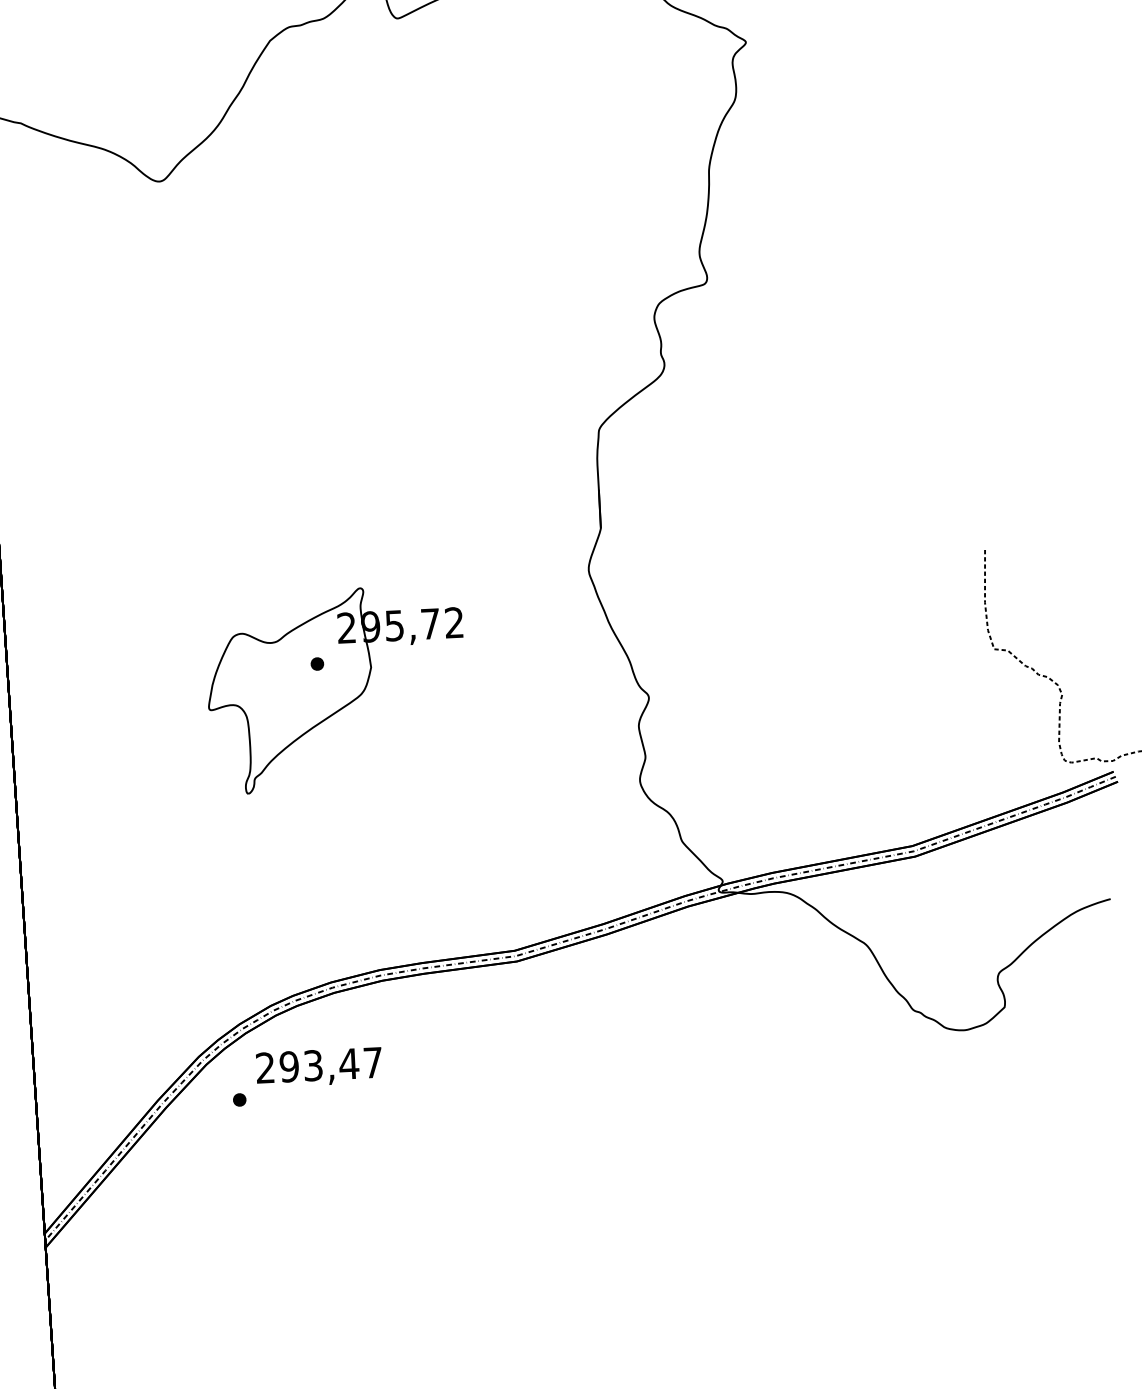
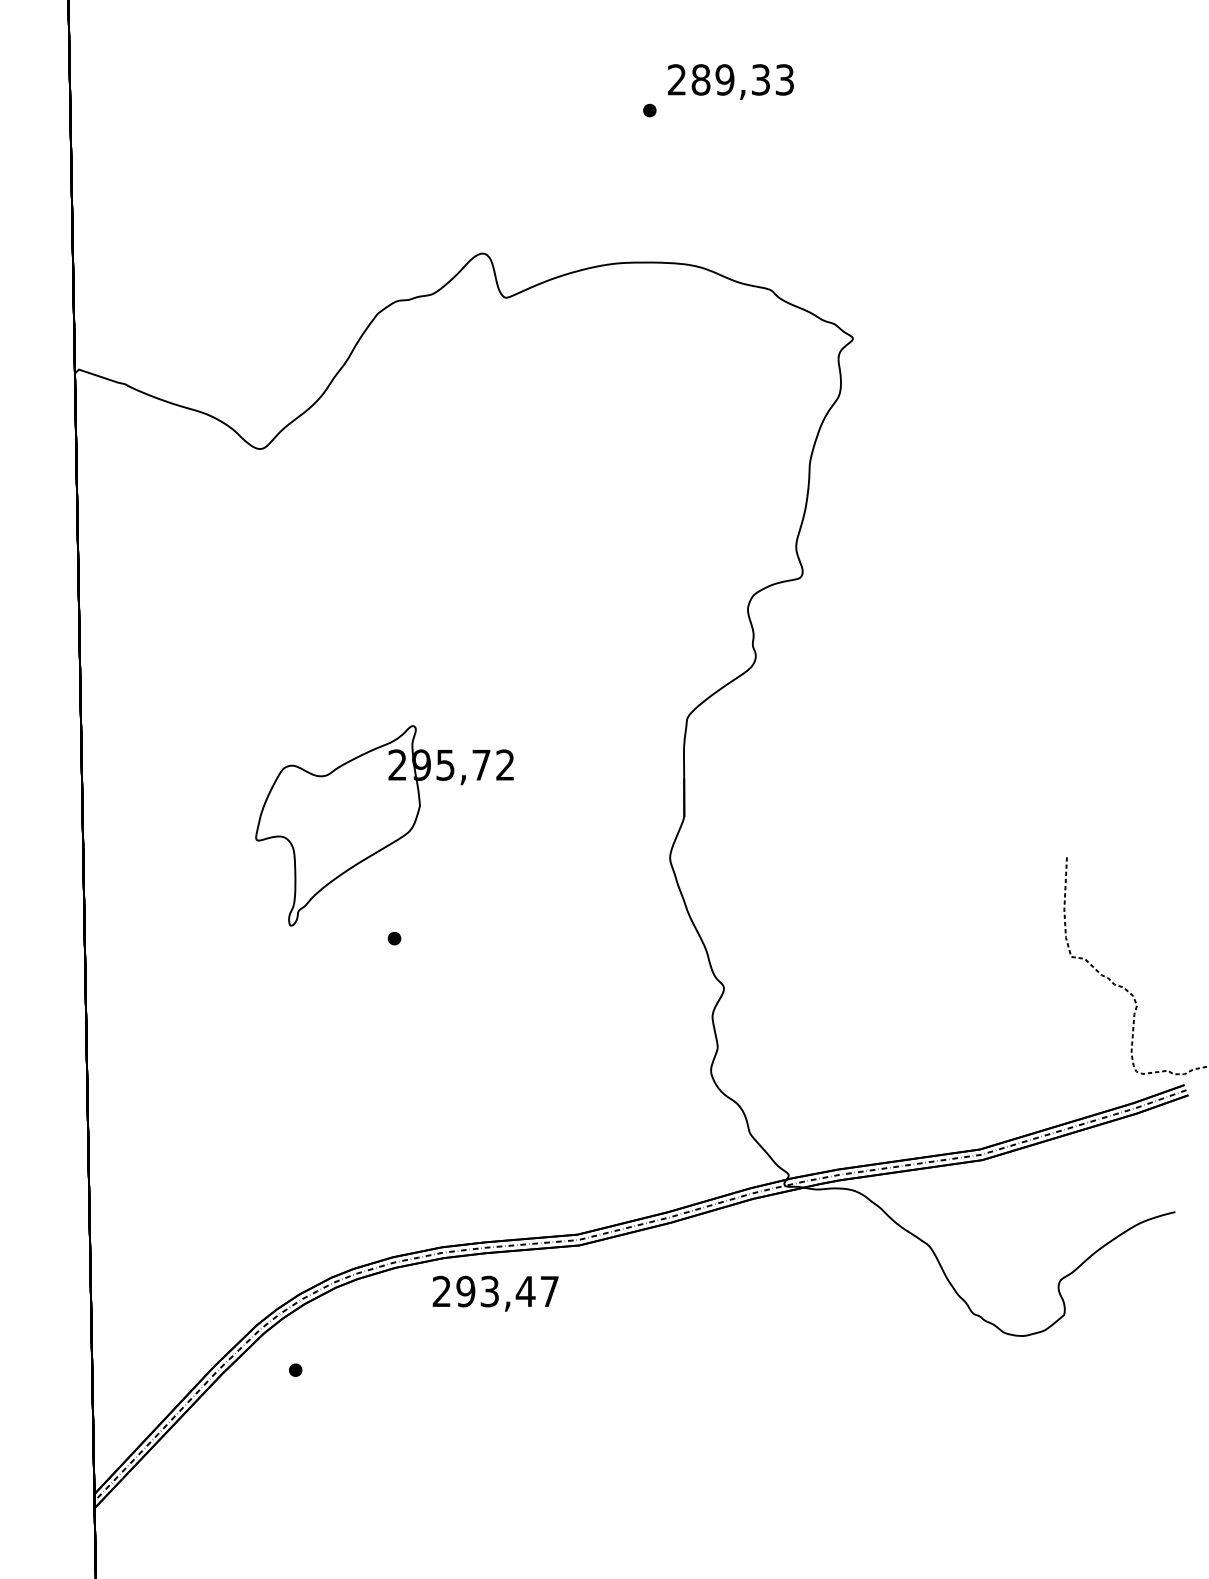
part: (336, 689) -> (384, 825), moved
text: (319, 1067) -> (495, 1293), moved

